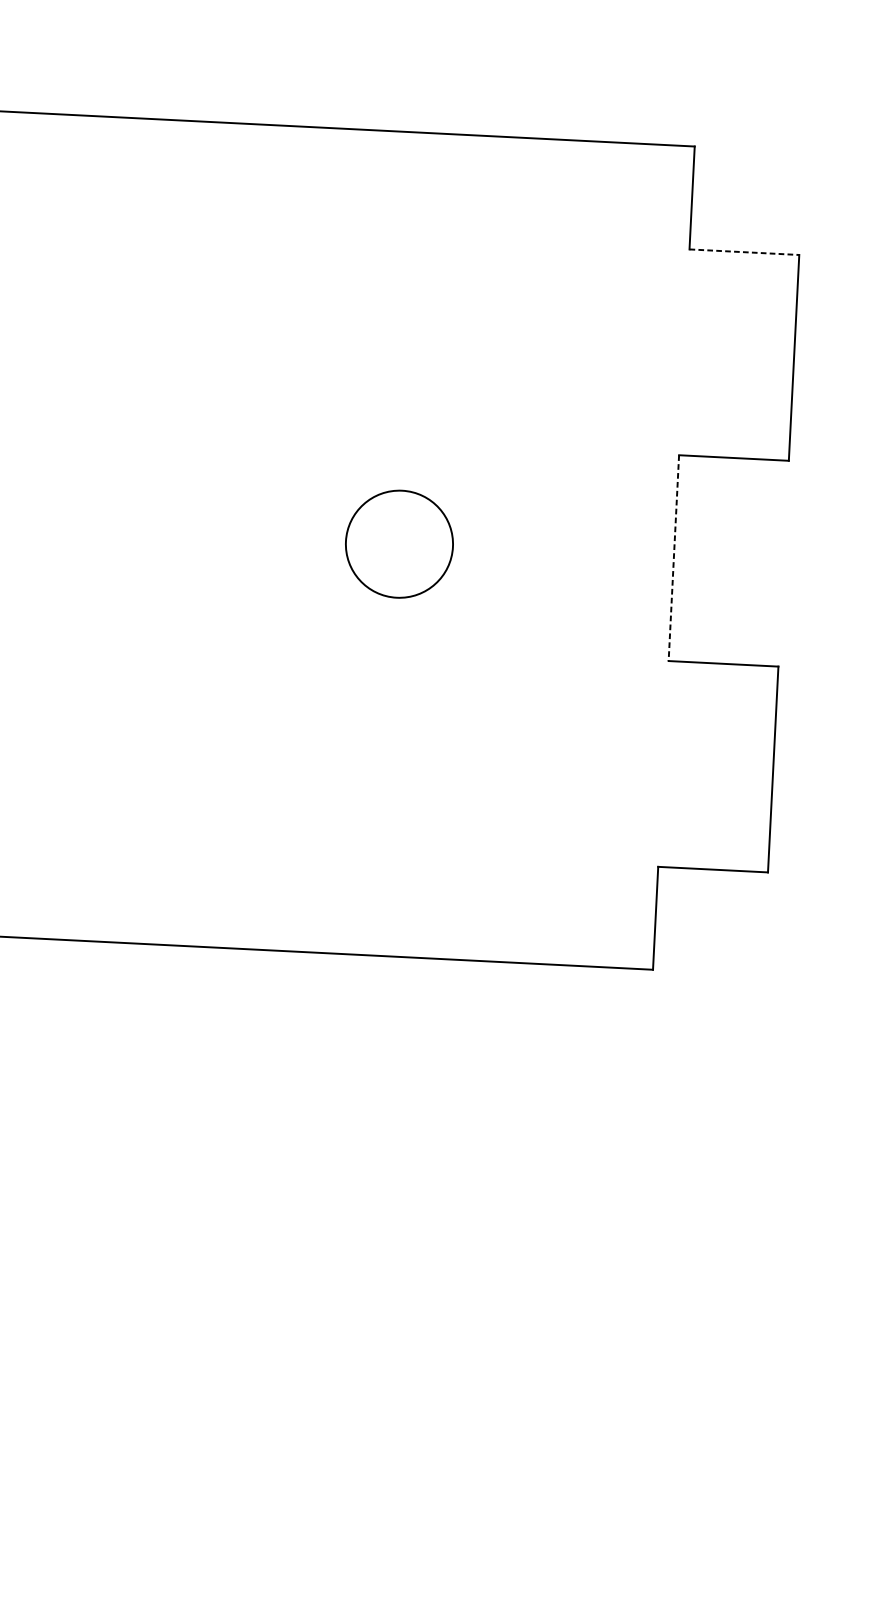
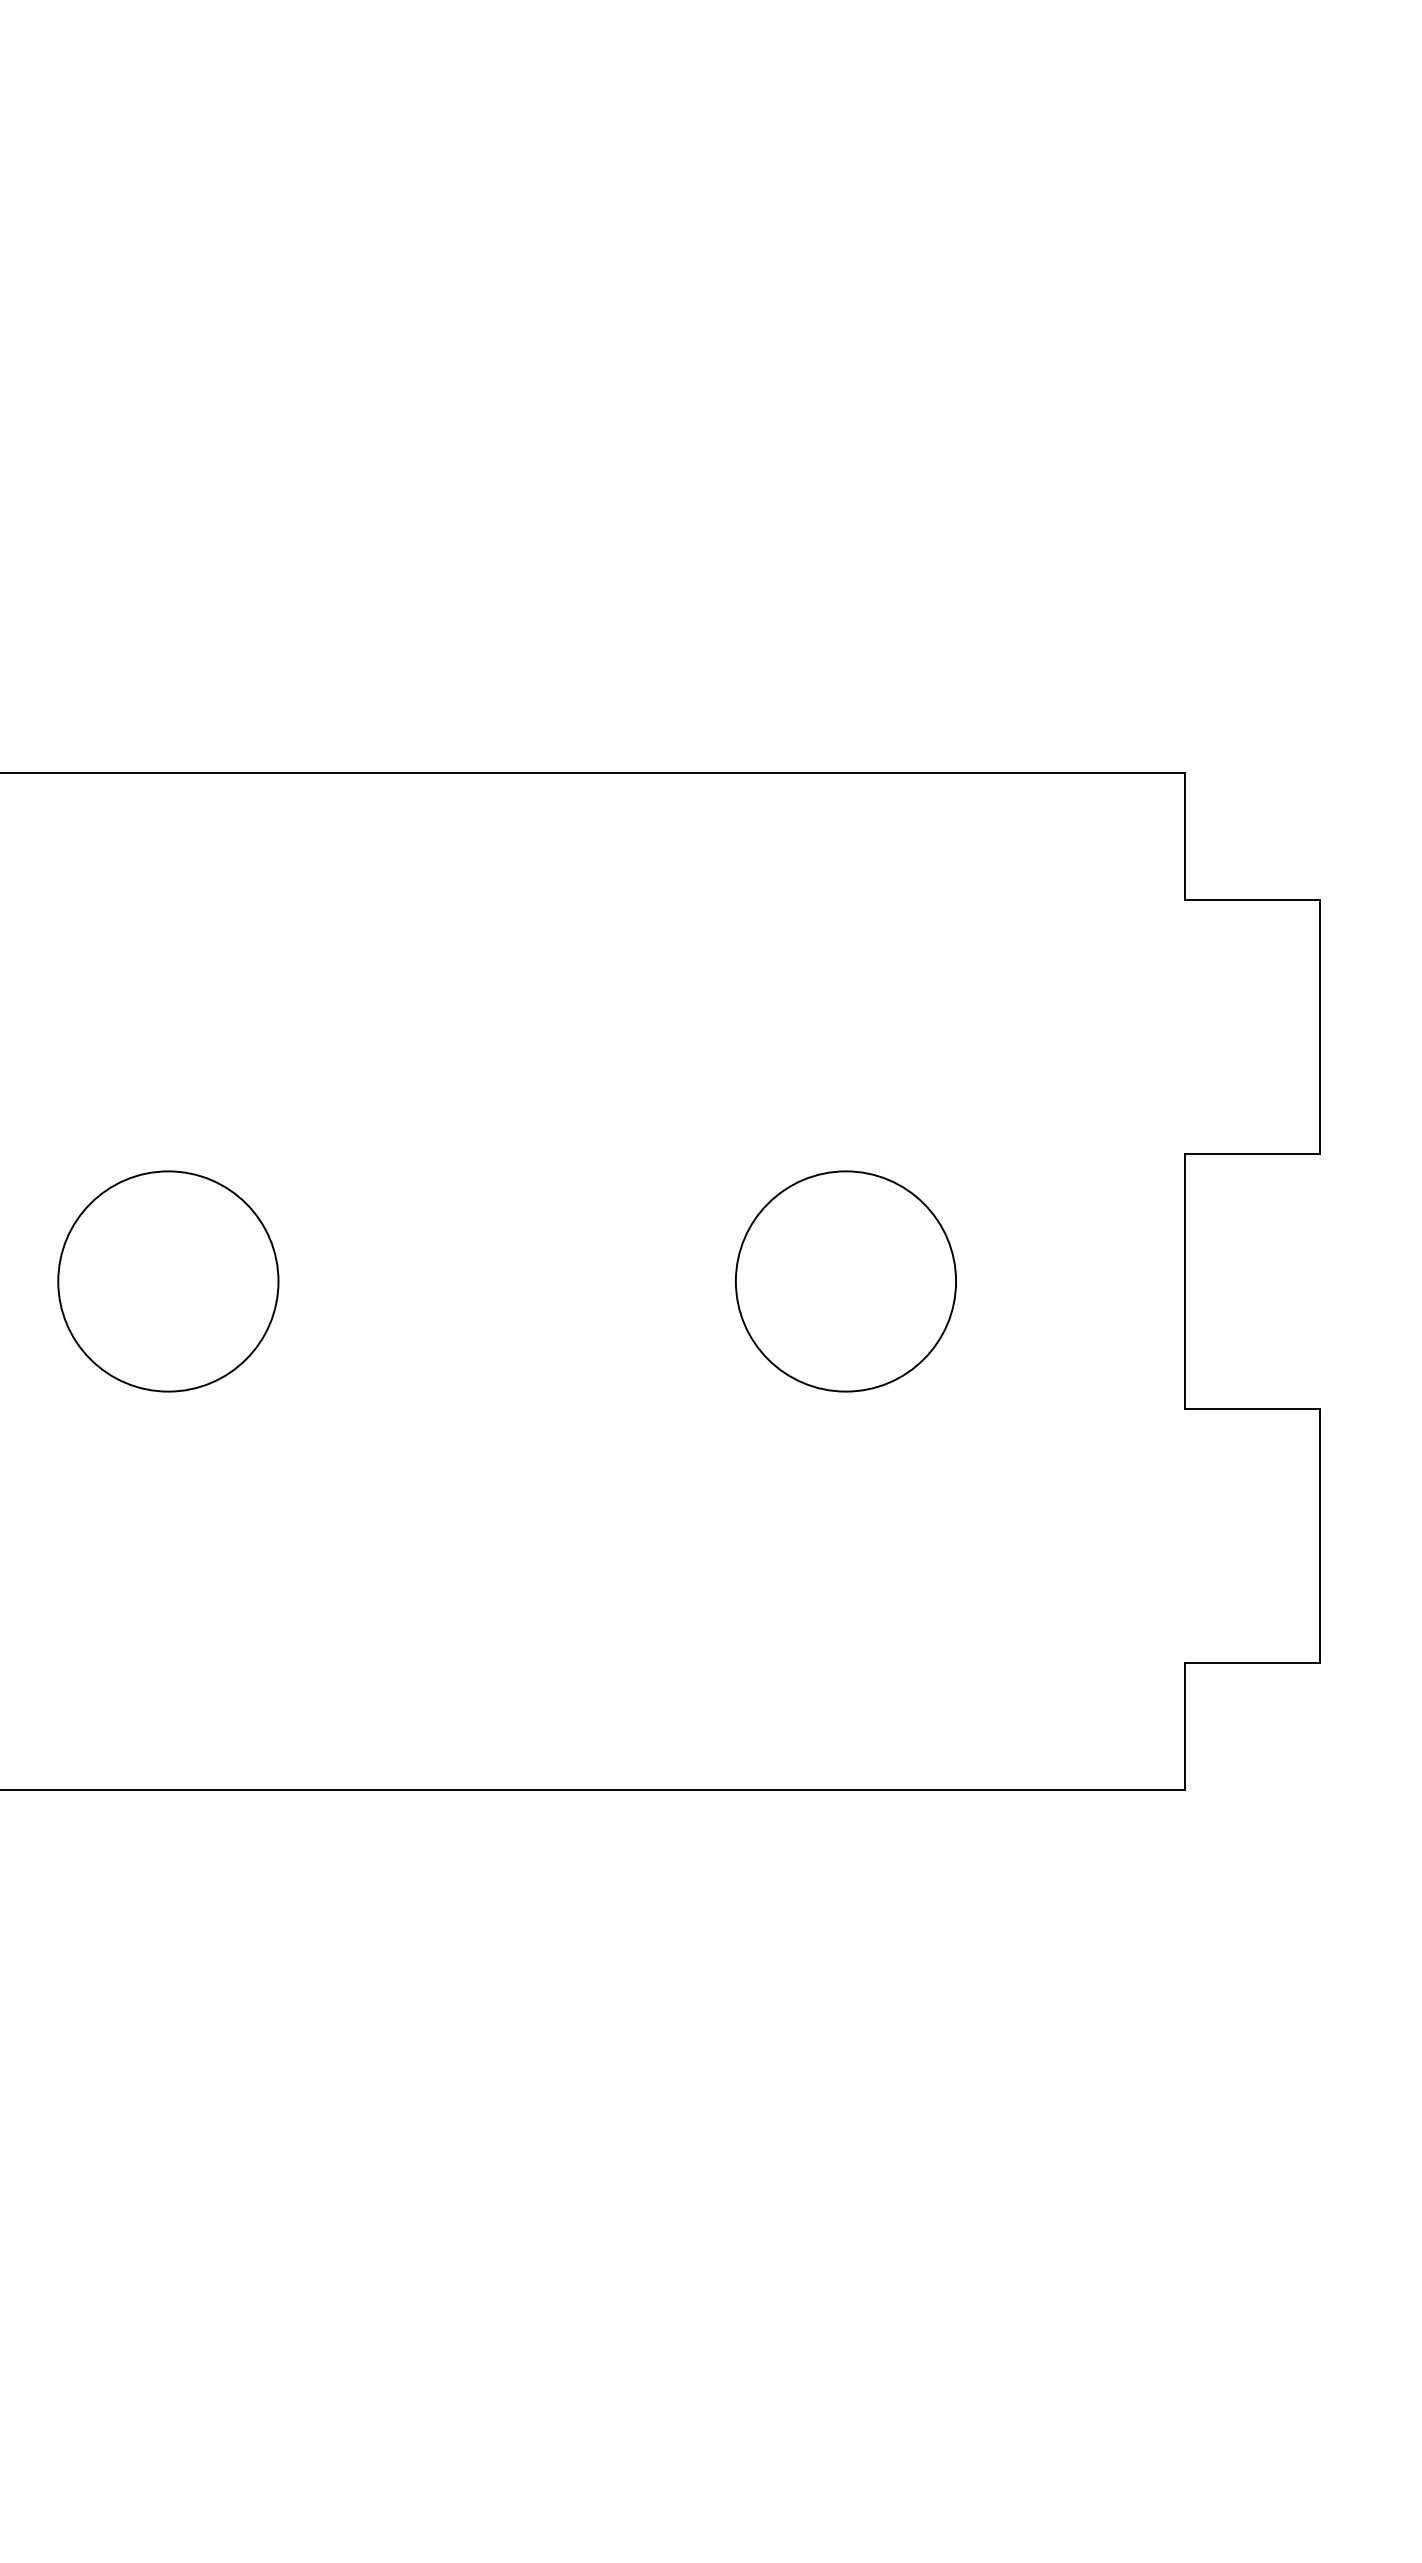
line: (744, 252) -> (1252, 900), dashed -> solid
circle: (399, 544) -> (845, 1281), size x1.67
line: (673, 558) -> (1184, 1281), dashed -> solid

